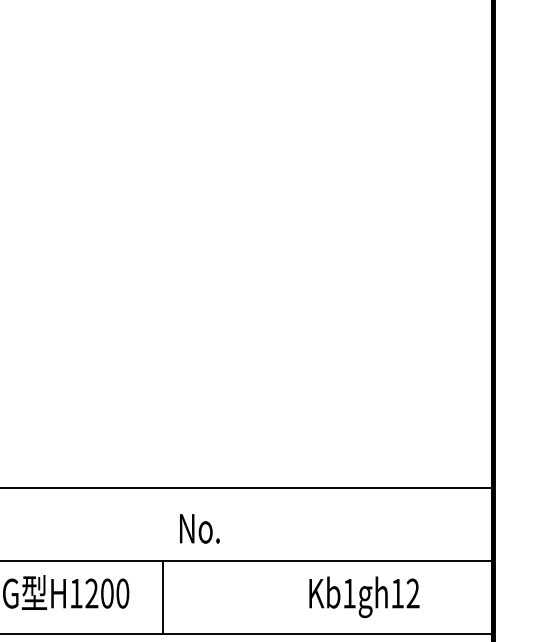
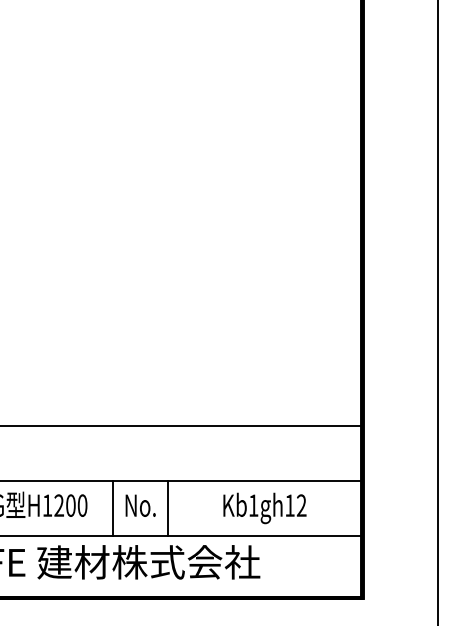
text: (199, 528) -> (140, 505), moved
line: (236, 597) -> (168, 508), added

